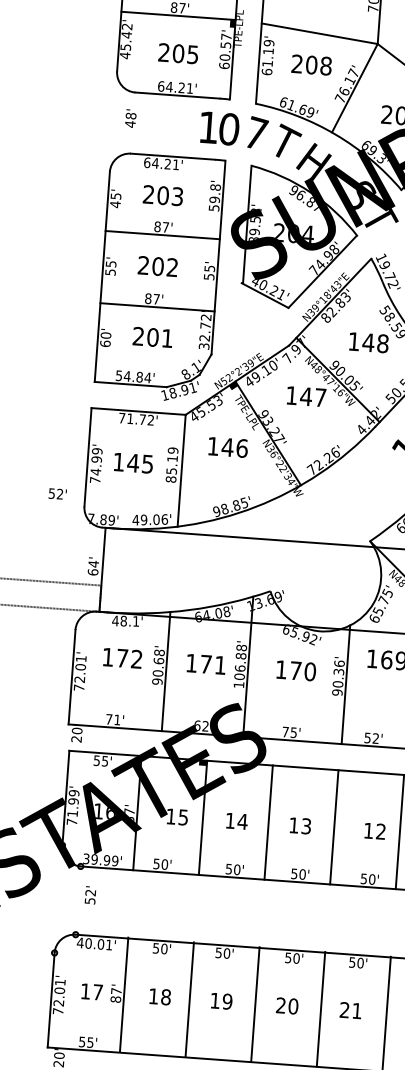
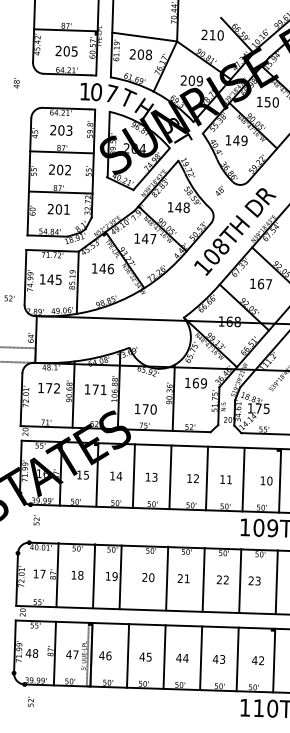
text: (130, 118) -> (16, 83), moved
text: (295, 671) -> (145, 409), moved
line: (255, 1004) -> (120, 577), moved

